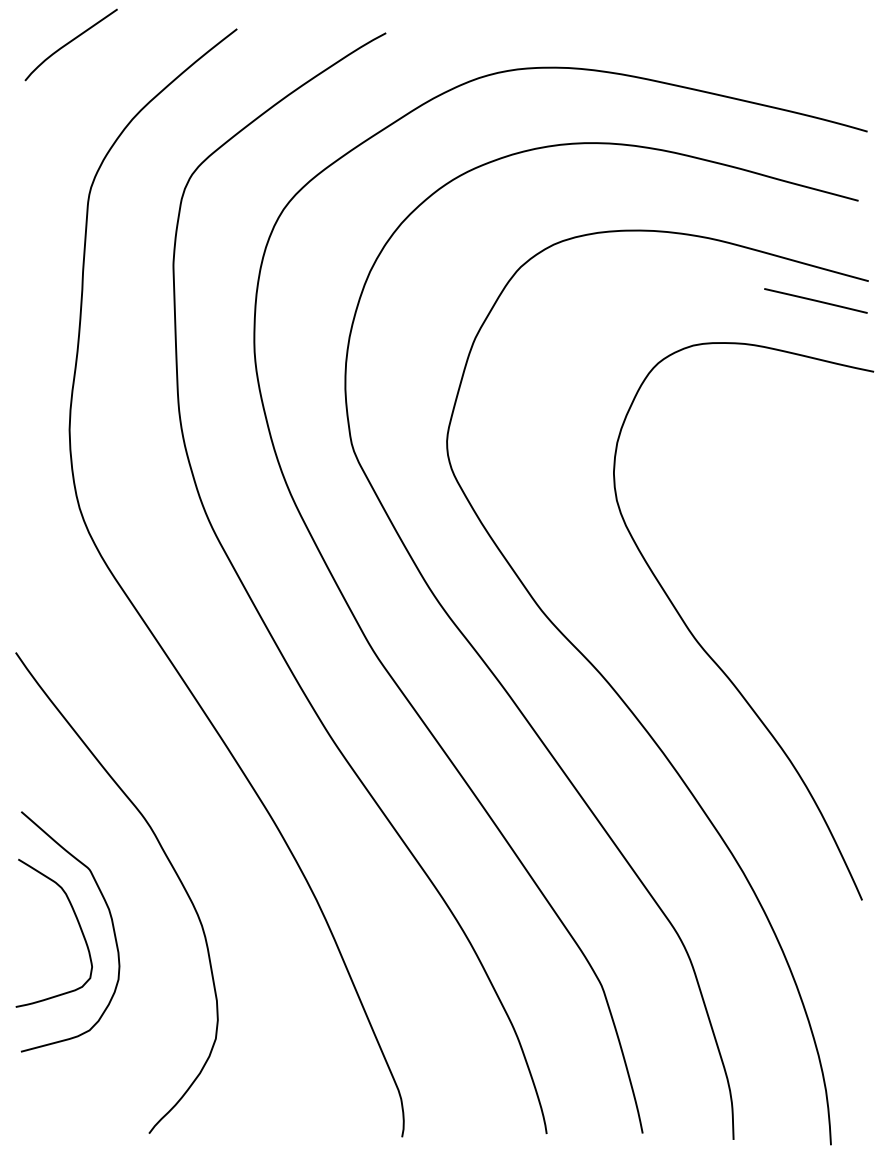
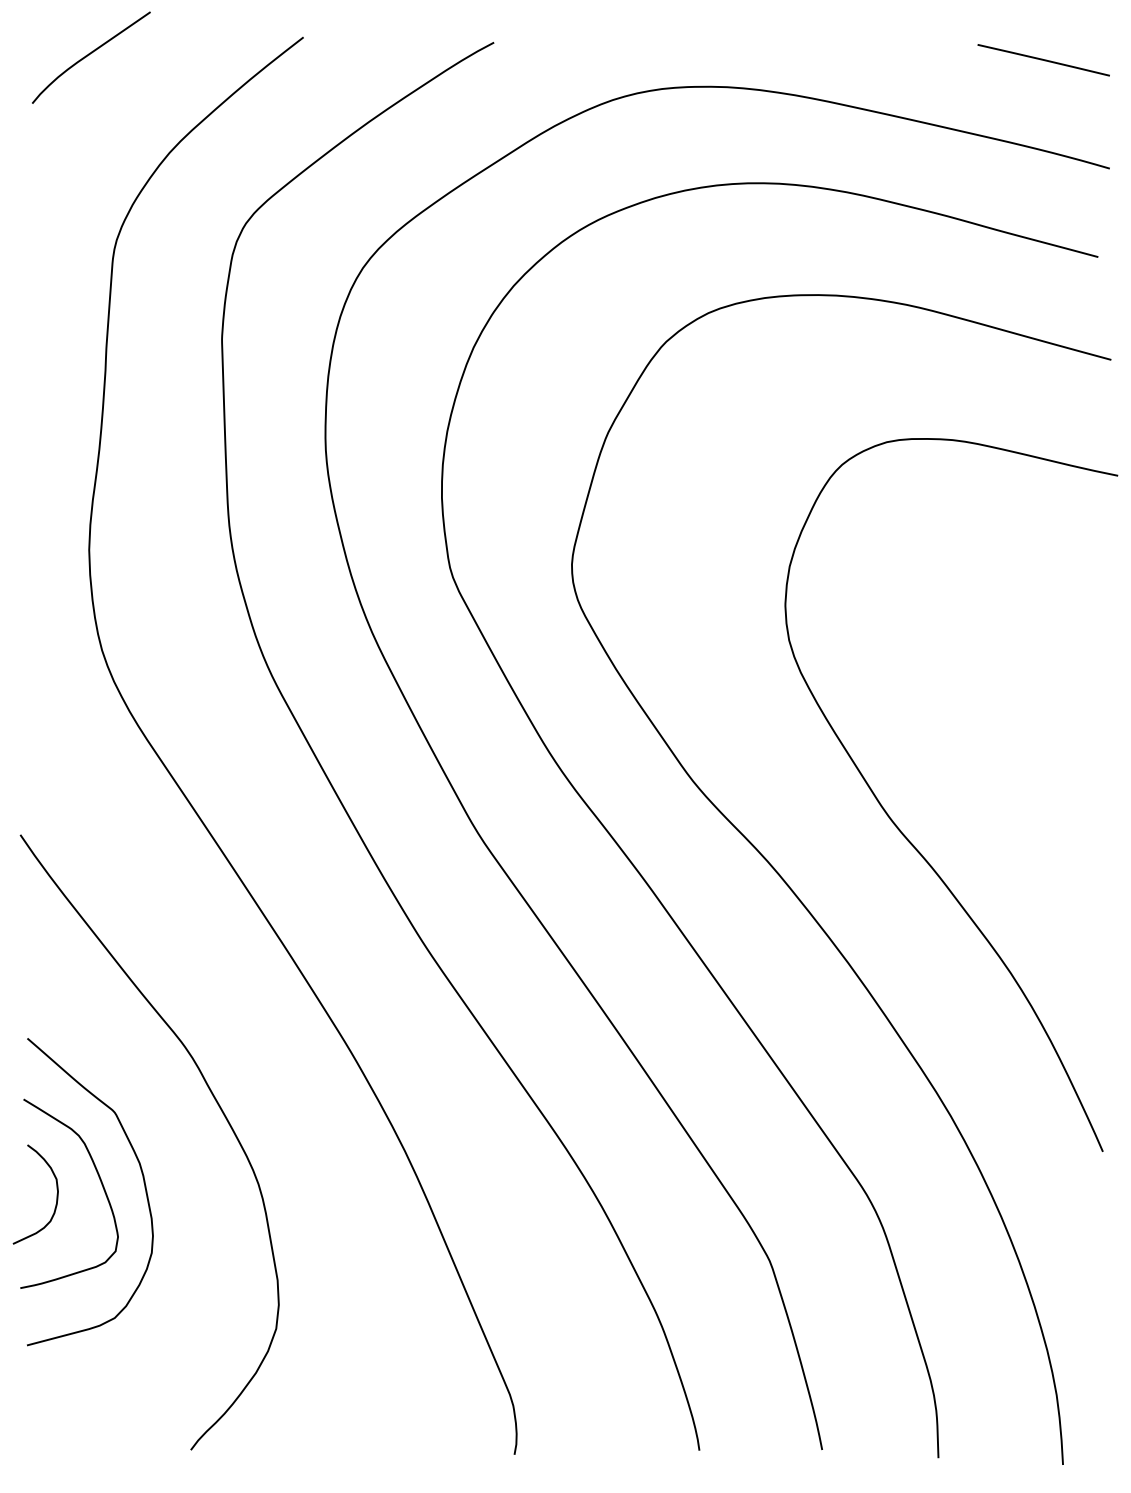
line: (815, 300) -> (1043, 59), moved
curve: (43, 936) -> (55, 1197), added

